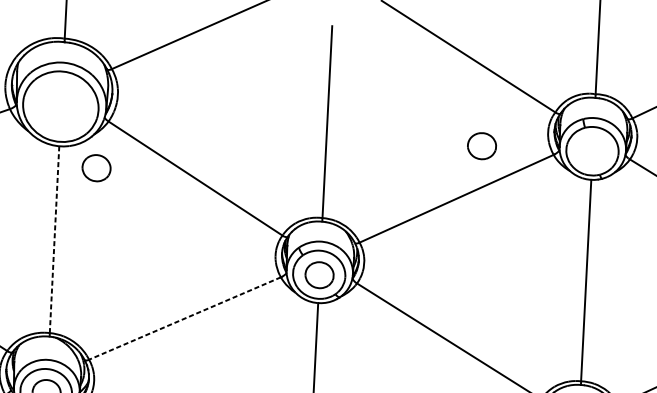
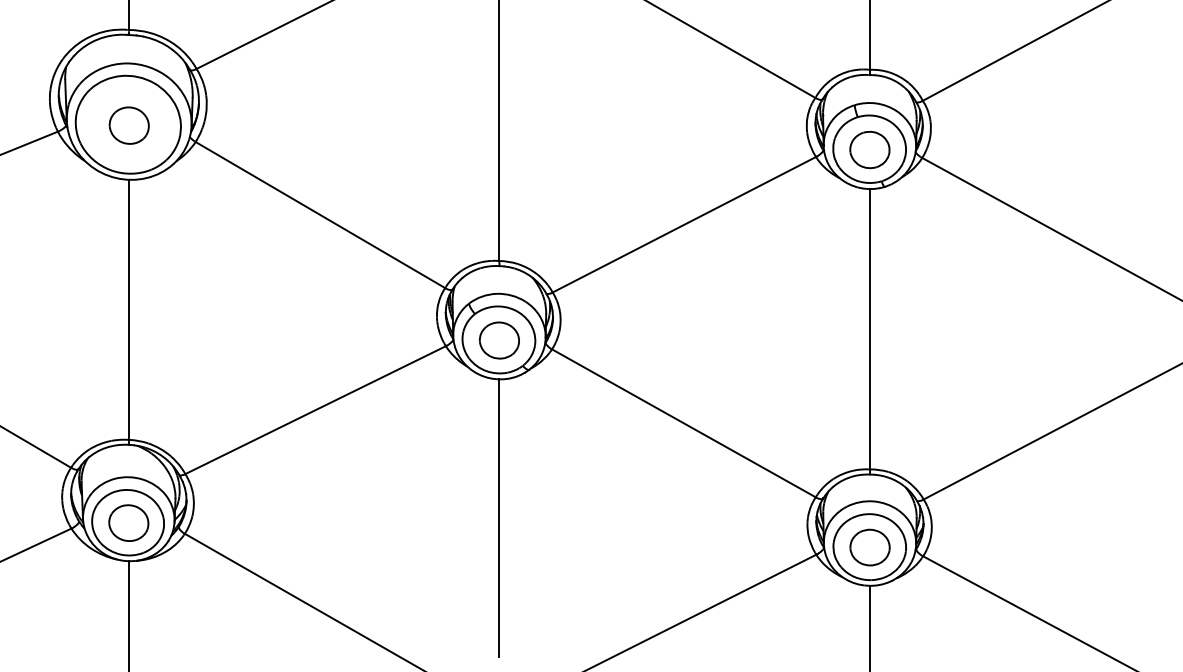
part: (481, 146) -> (869, 150), moved
part: (96, 168) -> (128, 125), moved
line: (54, 239) -> (128, 309), dashed -> solid
line: (184, 318) -> (315, 410), dashed -> solid

